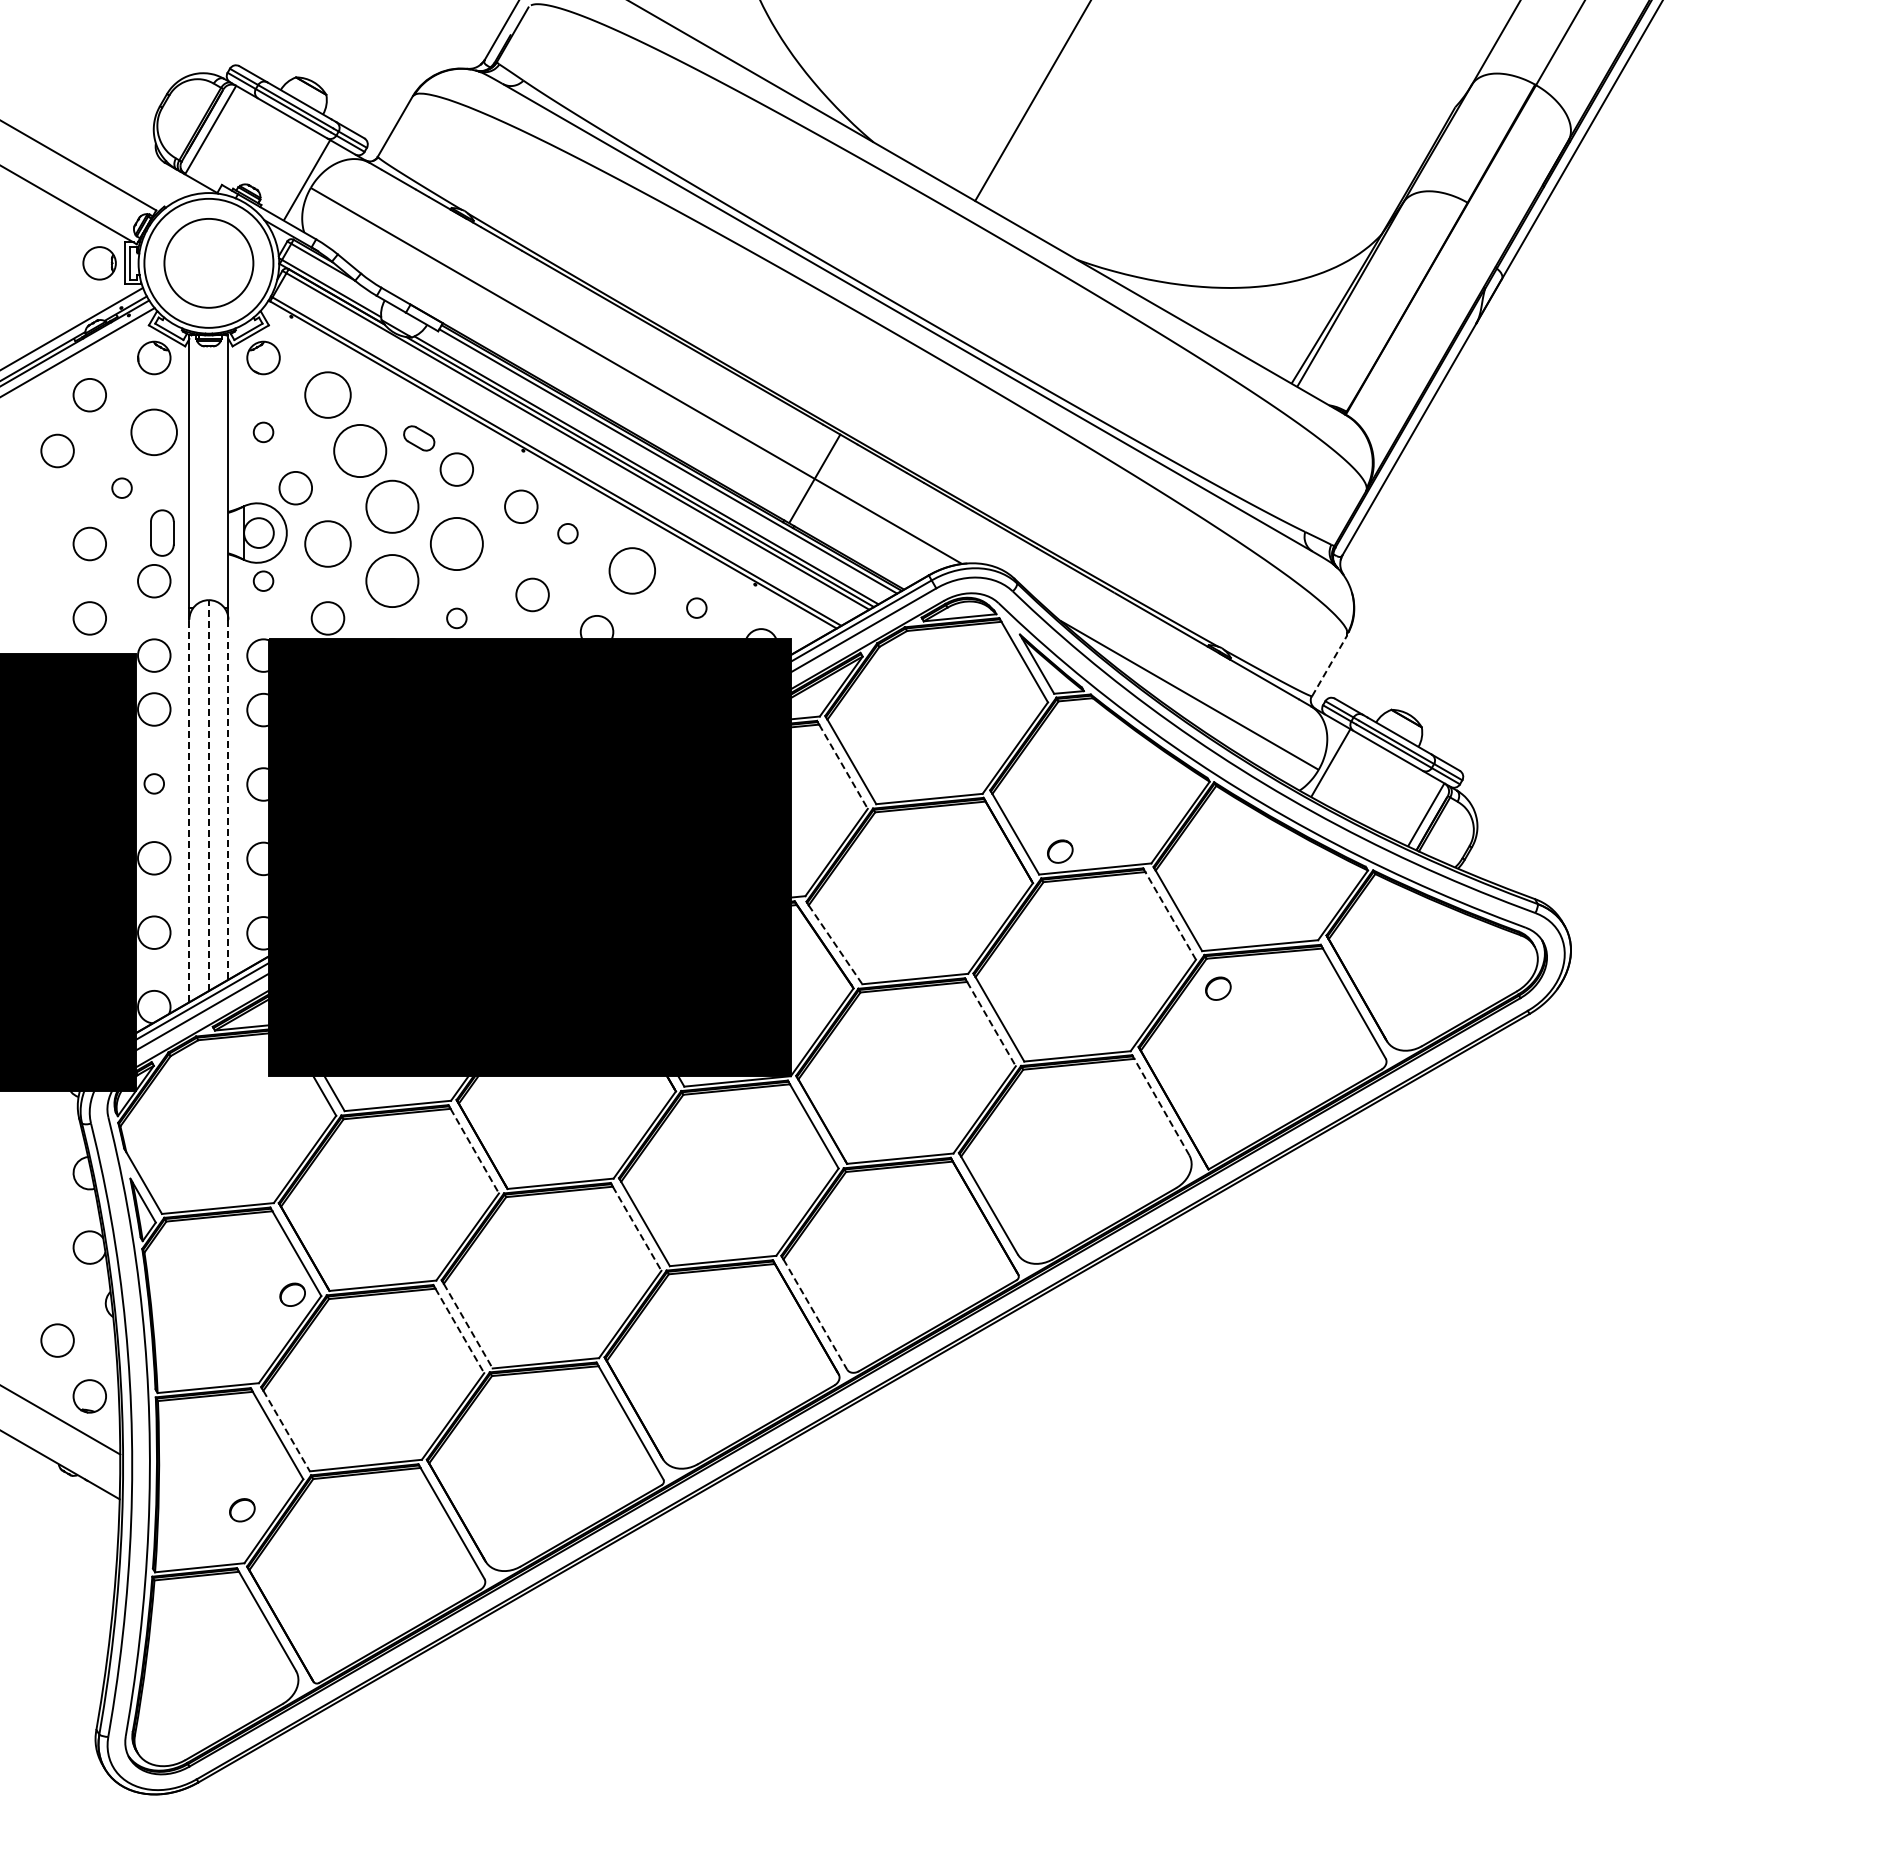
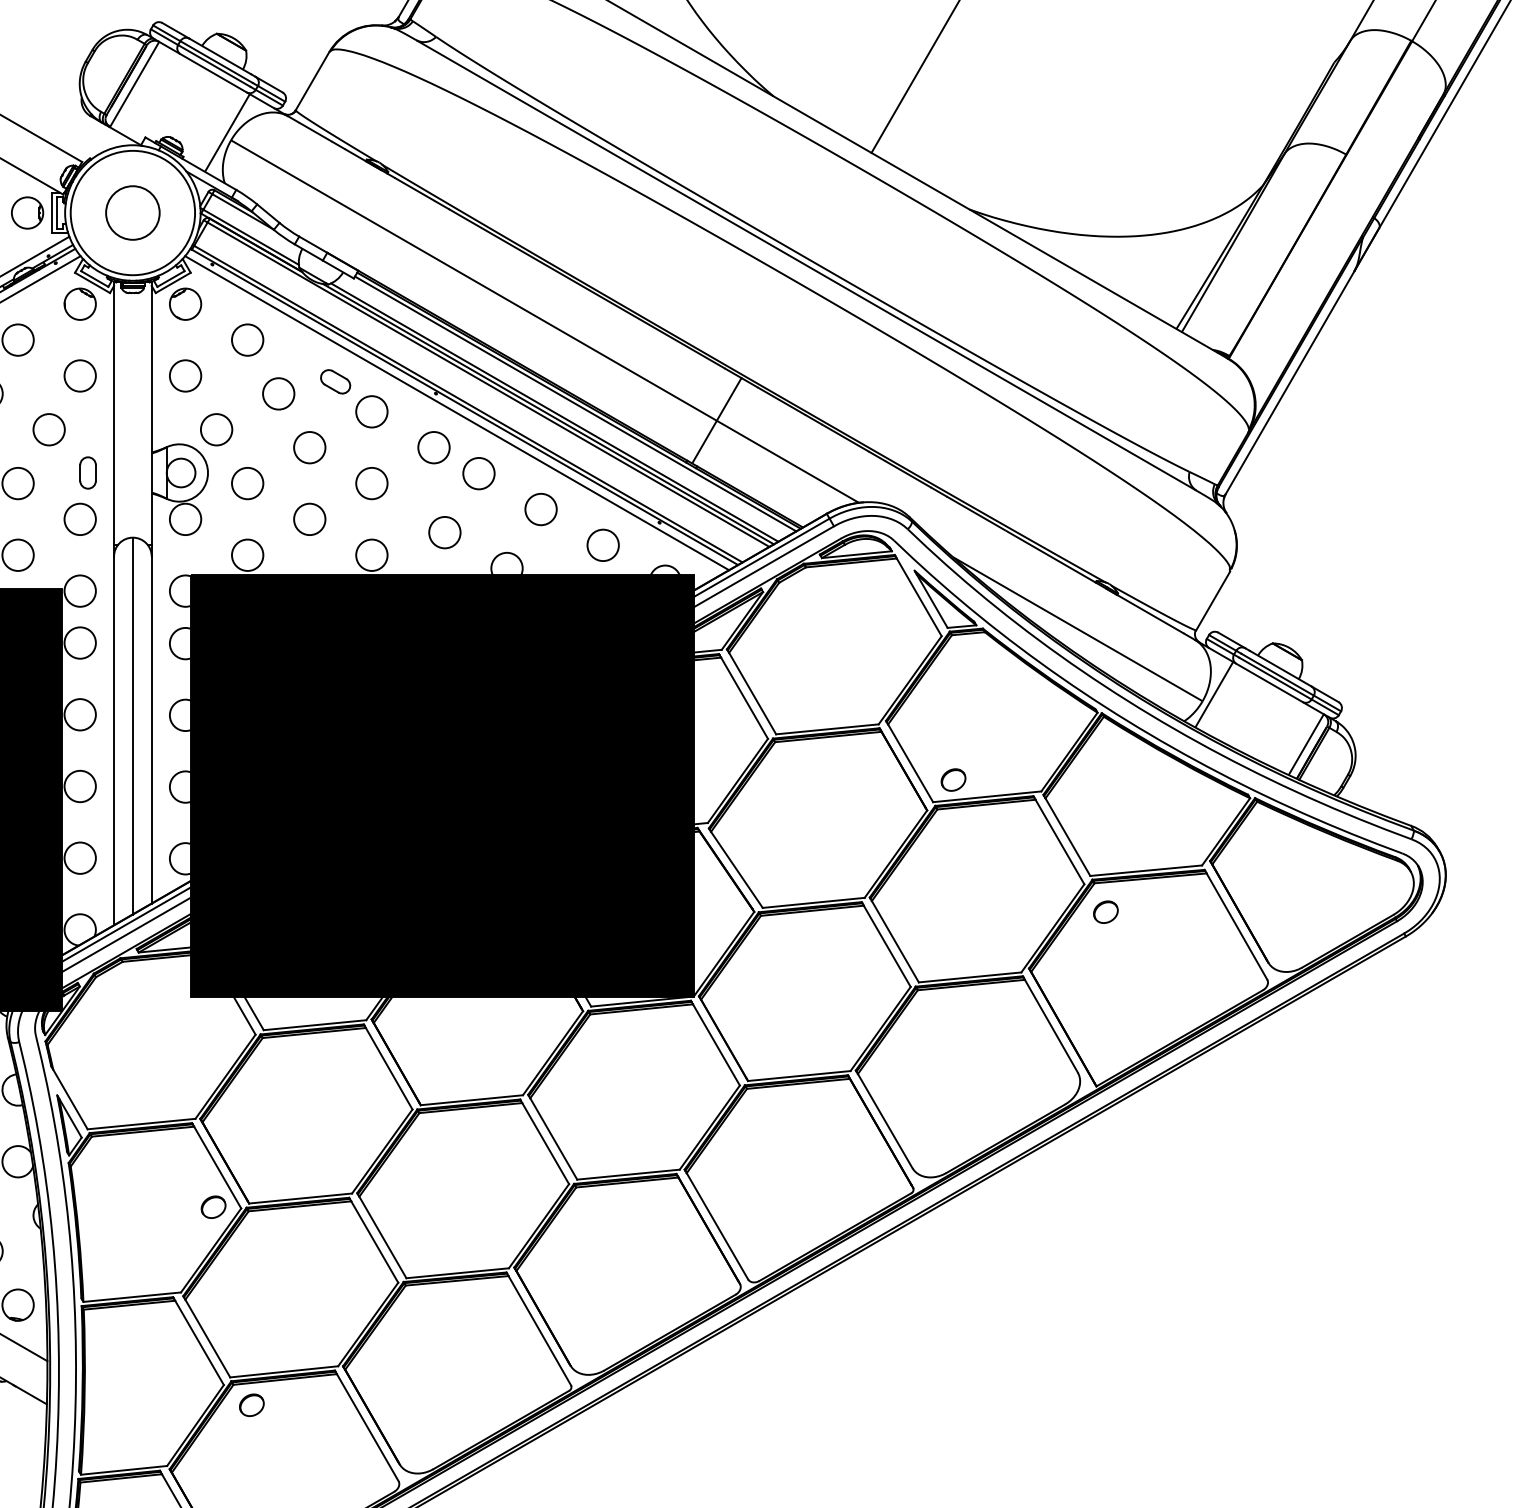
circle: (208, 263) -> (132, 213), size x0.62
circle: (327, 395) -> (247, 340), size x0.71
circle: (154, 432) -> (80, 376), size x0.71
circle: (263, 432) -> (185, 376), size x1.67
circle: (359, 450) -> (278, 393), size x0.62
line: (545, 470) -> (457, 412), added
circle: (121, 487) -> (48, 429), size x1.67
circle: (392, 506) -> (309, 447), size x0.62
part: (162, 532) -> (88, 472), size x0.71
circle: (567, 533) -> (478, 473), size x1.67
circle: (327, 543) -> (247, 483), size x0.71
circle: (456, 543) -> (371, 483), size x0.62
circle: (632, 570) -> (541, 509), size x0.71
circle: (263, 580) -> (185, 518), size x1.67
circle: (392, 581) -> (309, 519), size x0.62
circle: (696, 607) -> (602, 544), size x1.67
circle: (456, 618) -> (371, 555), size x1.67
line: (1329, 665) -> (1213, 600), dashed -> solid
line: (843, 766) -> (744, 698), dashed -> solid
circle: (154, 783) -> (80, 714), size x1.67
line: (208, 795) -> (132, 725), dashed -> solid
line: (228, 800) -> (151, 730), dashed -> solid
line: (189, 810) -> (114, 740), dashed -> solid
line: (1170, 915) -> (1059, 841), dashed -> solid
line: (835, 944) -> (736, 869), dashed -> solid
line: (991, 1024) -> (887, 946), dashed -> solid
line: (1161, 1106) -> (1051, 1025), dashed -> solid
line: (474, 1151) -> (388, 1069), dashed -> solid
line: (637, 1228) -> (546, 1143), dashed -> solid
line: (815, 1314) -> (717, 1226), dashed -> solid
line: (468, 1326) -> (383, 1237), dashed -> solid
line: (459, 1330) -> (374, 1241), dashed -> solid
line: (286, 1431) -> (207, 1339), dashed -> solid
part: (242, 1510) -> (252, 1405), moved

